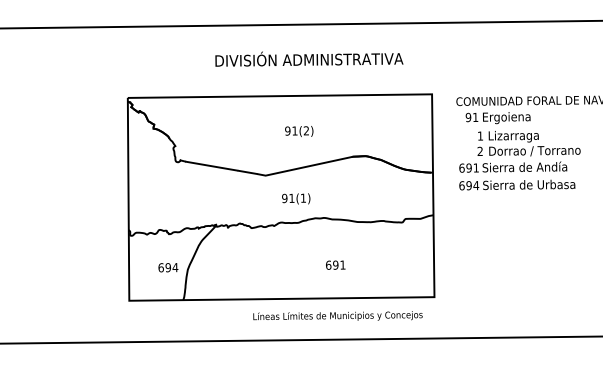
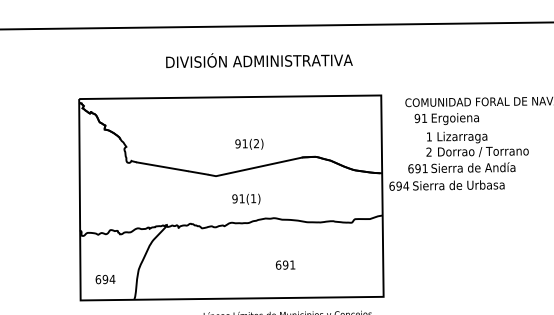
text: (299, 131) -> (249, 144), moved
text: (517, 184) -> (447, 184), moved
text: (168, 267) -> (105, 279), moved

